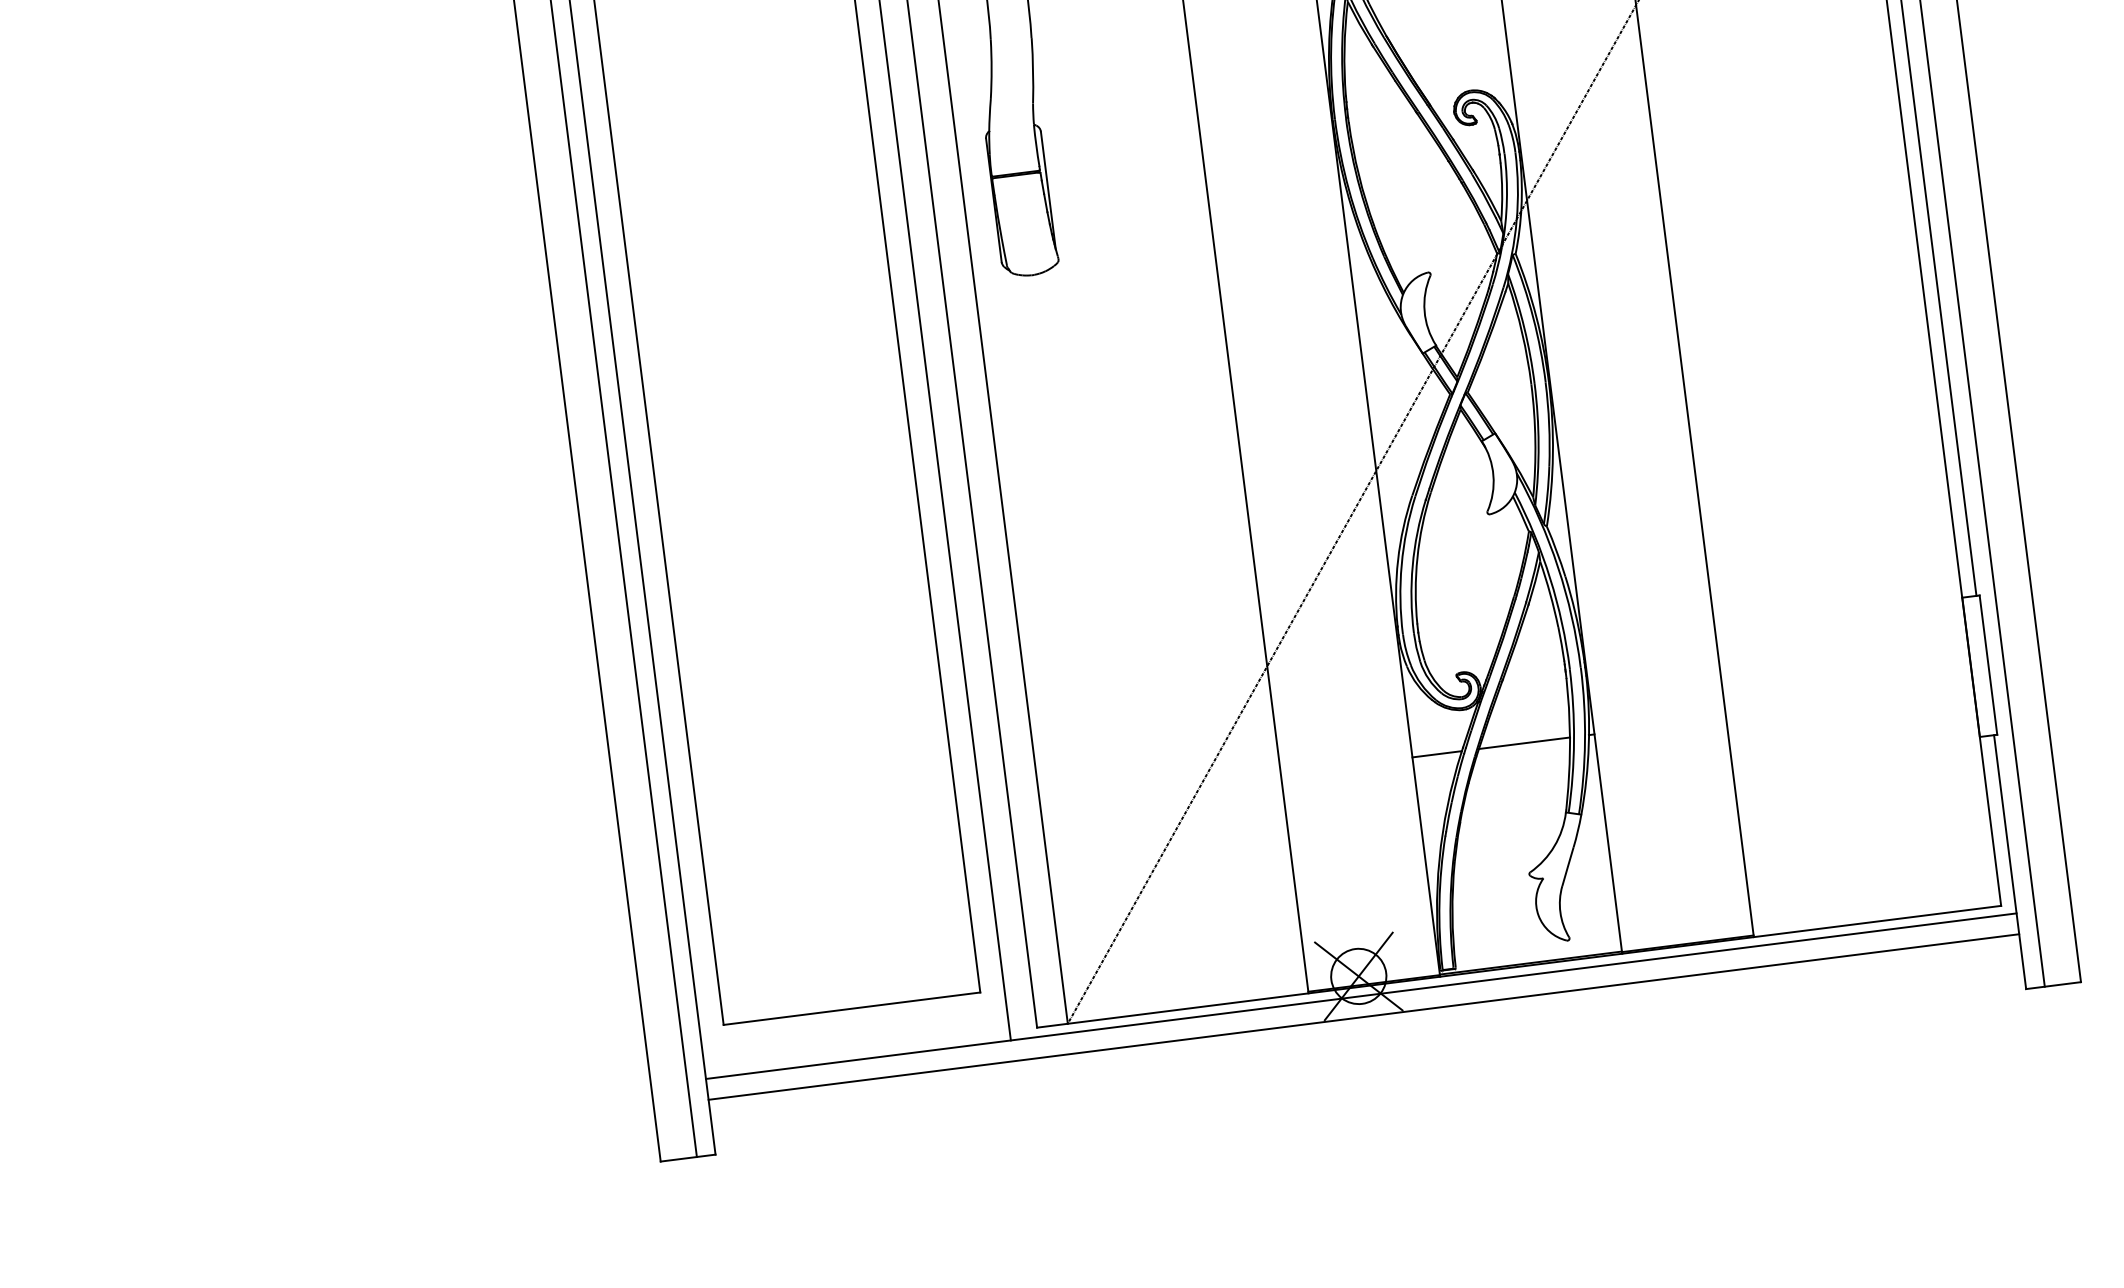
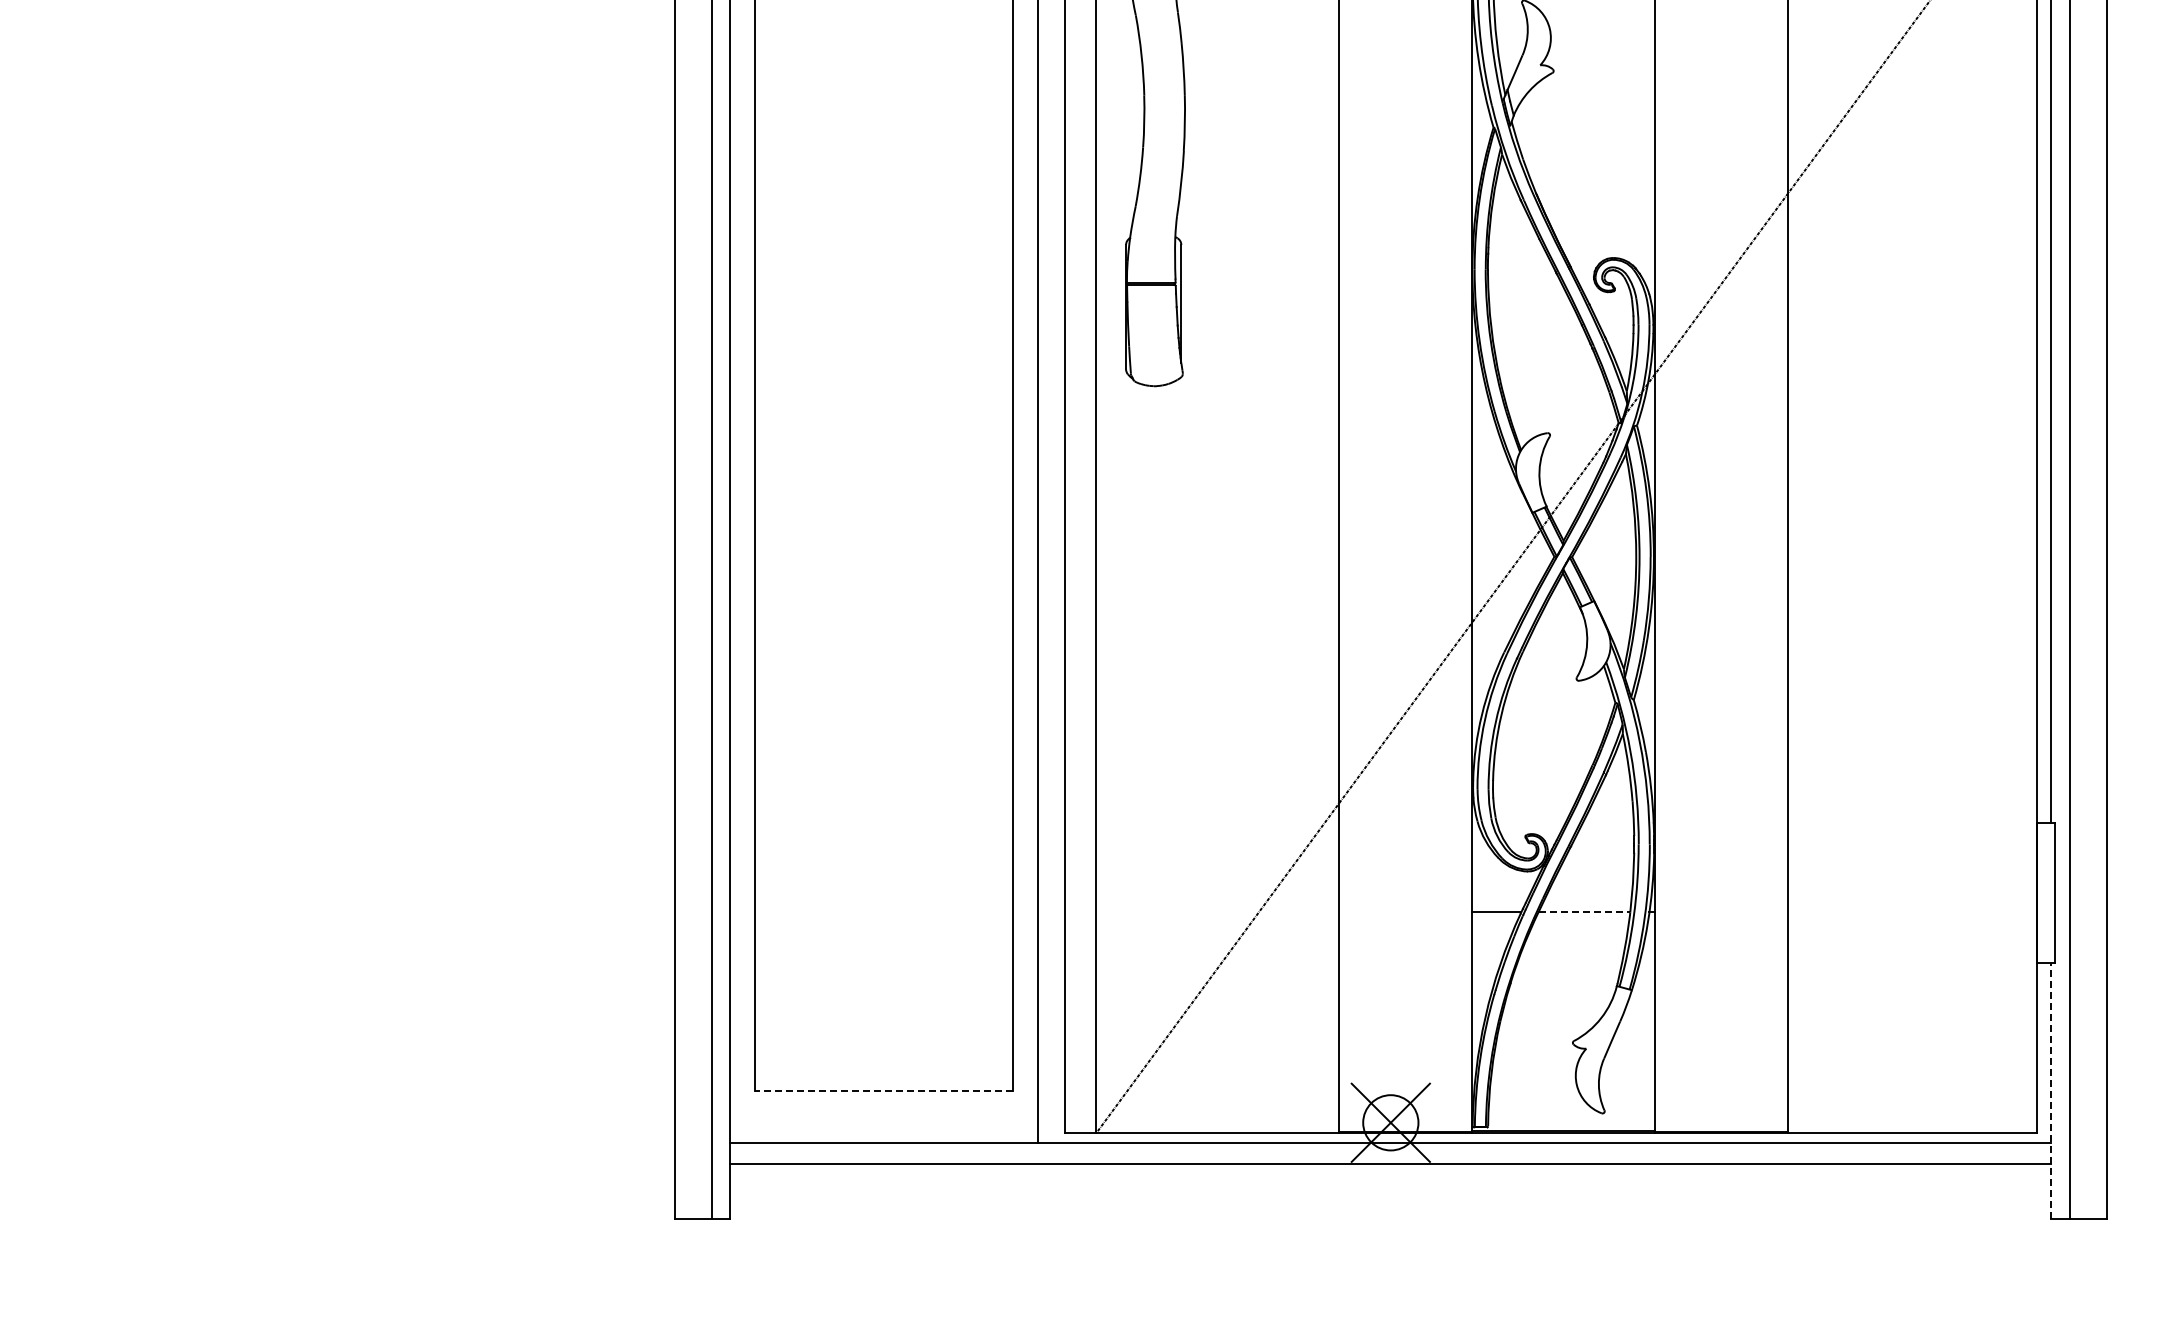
line: (1524, 743) -> (1584, 912), solid -> dashed
line: (2010, 862) -> (2051, 1091), solid -> dashed
line: (851, 1008) -> (883, 1091), solid -> dashed

